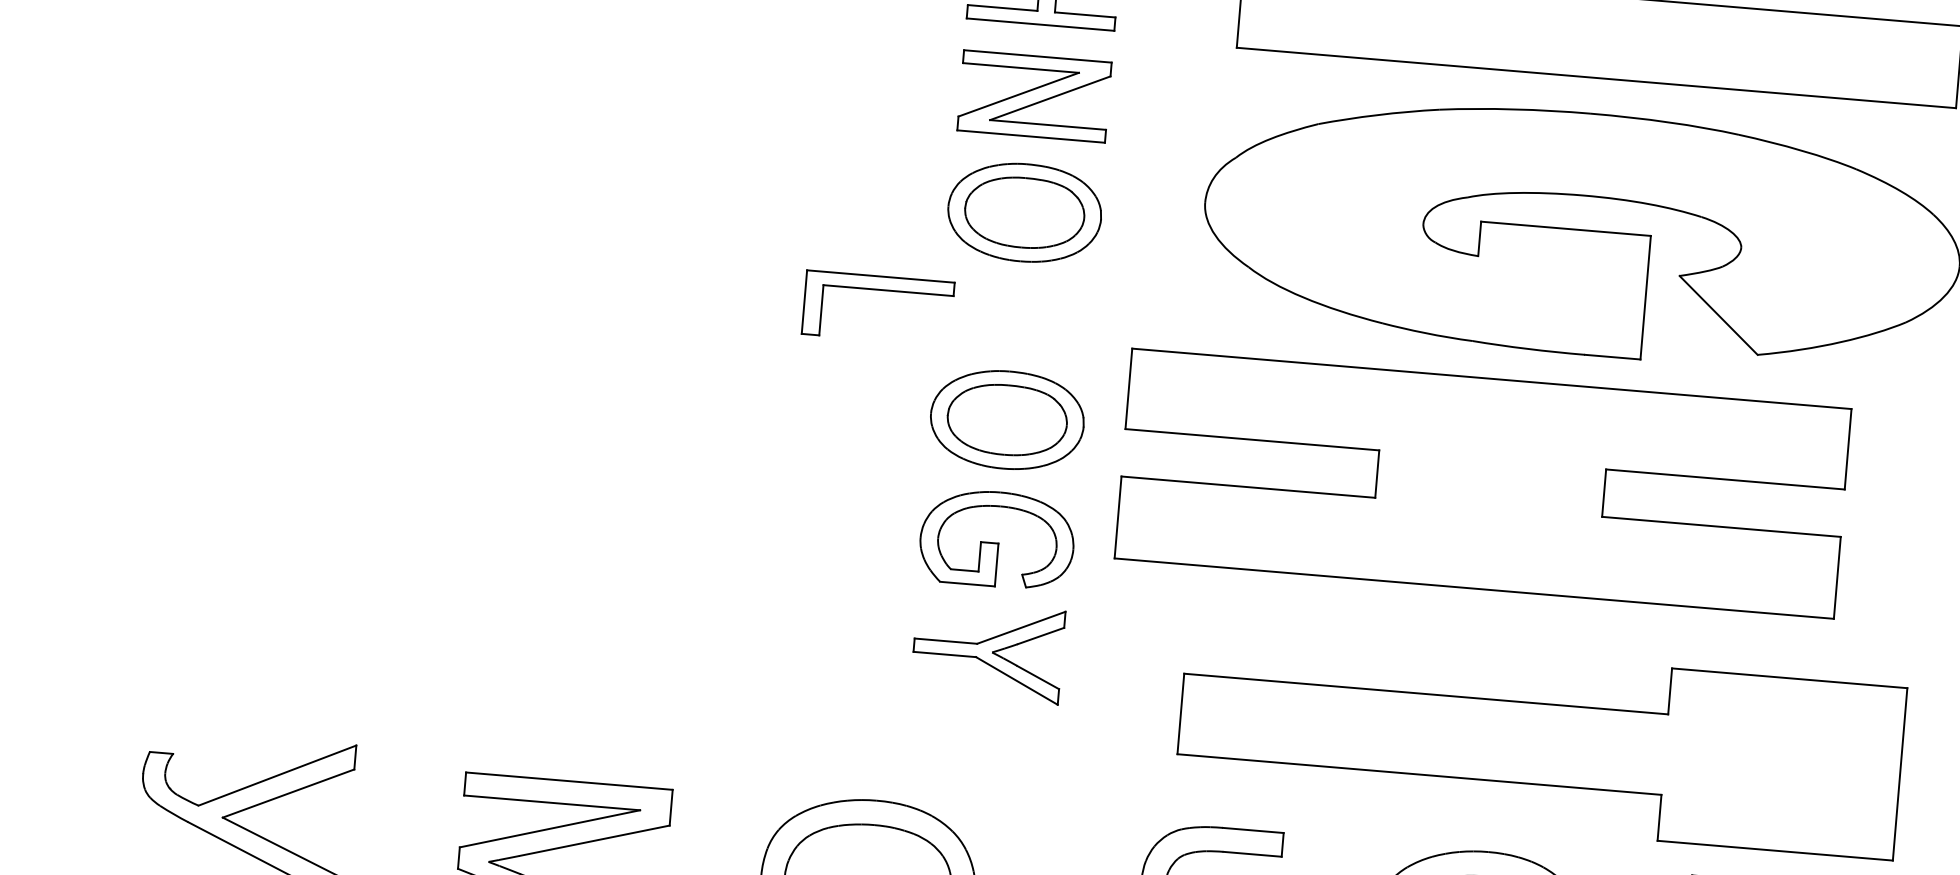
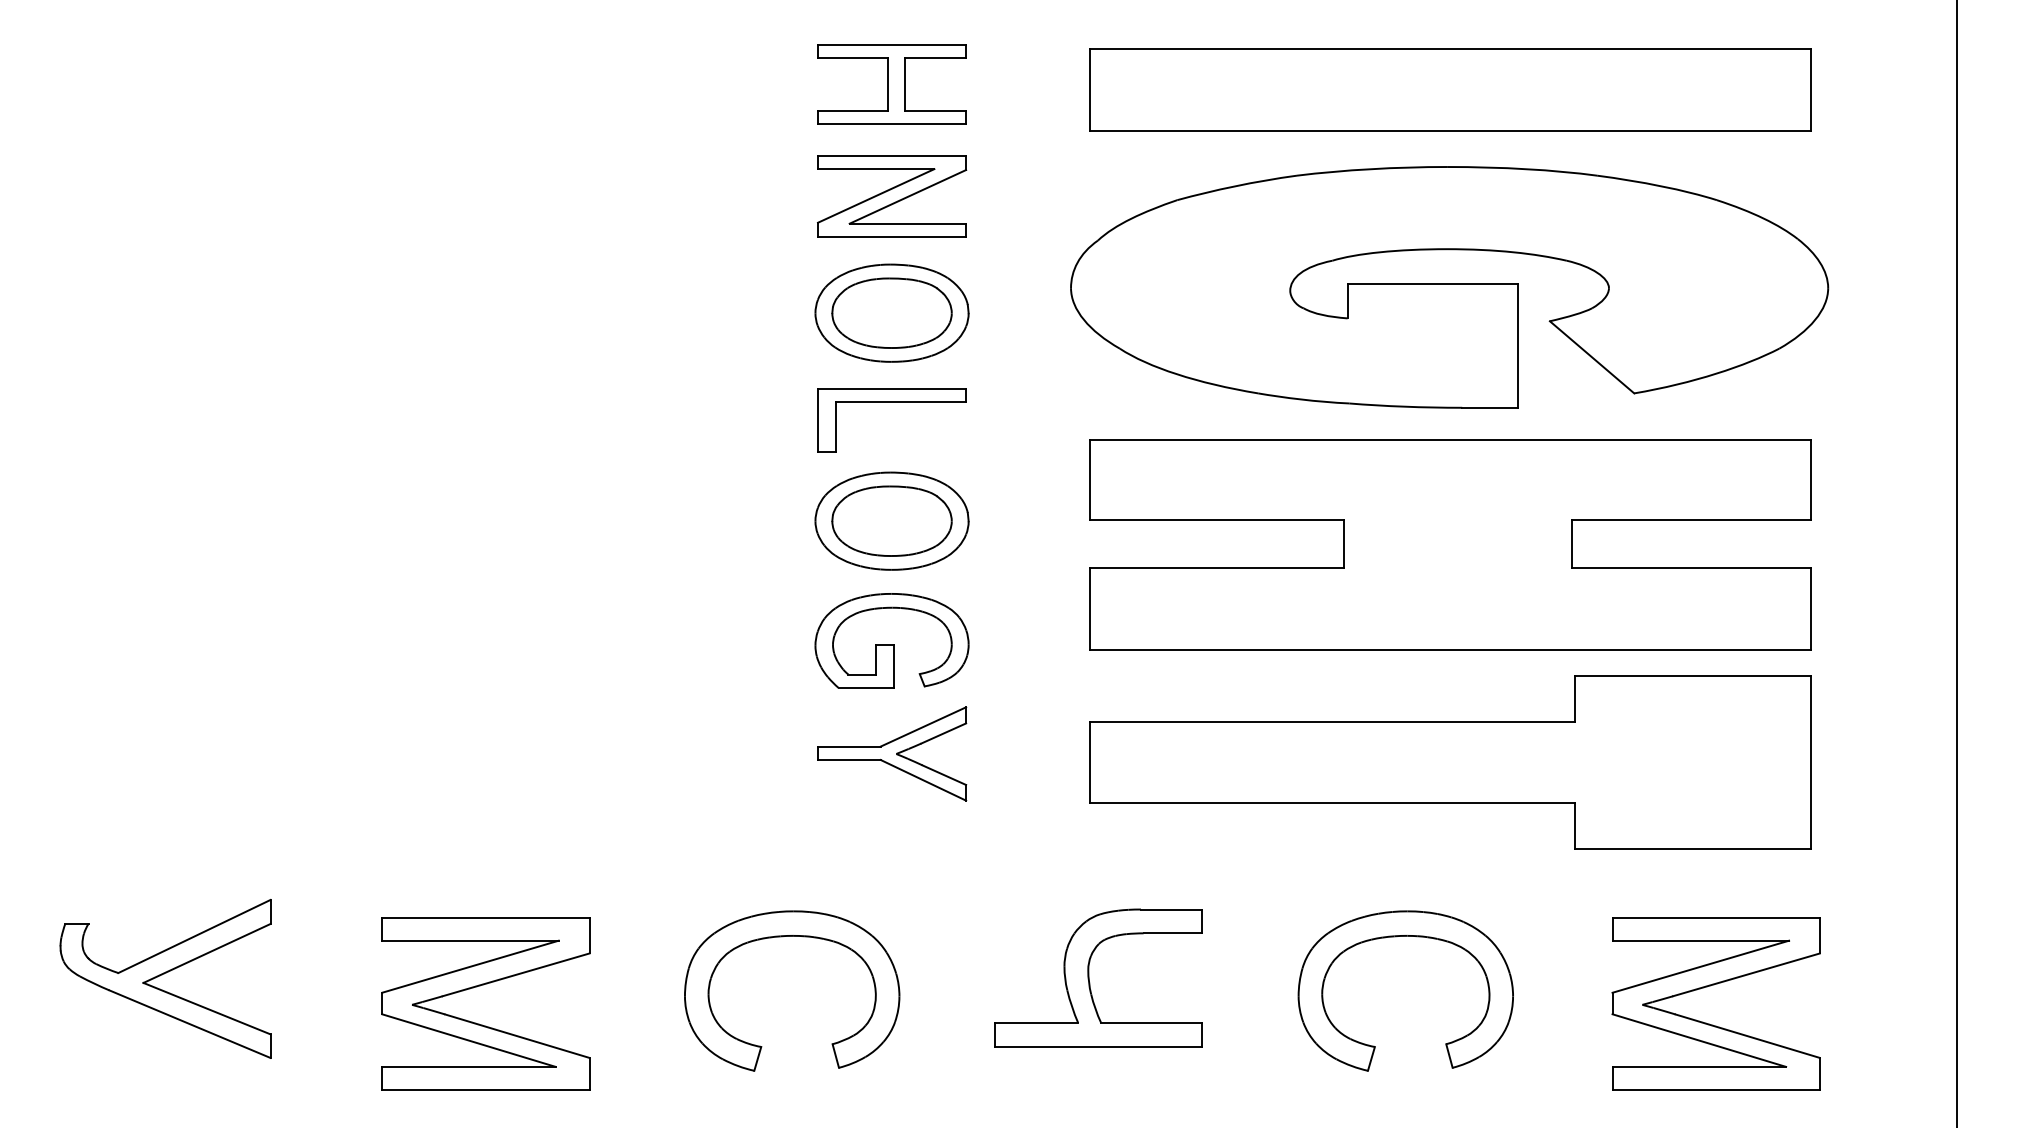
part: (879, 290) -> (891, 402), moved
part: (1483, 483) -> (1450, 544), moved
part: (1540, 744) -> (1450, 762), moved

